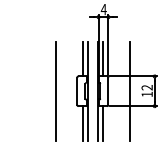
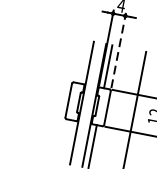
line: (108, 44) -> (118, 49), solid -> dashed
line: (82, 58) -> (83, 61), removed
line: (55, 90) -> (41, 94), removed
line: (82, 123) -> (67, 141), removed

